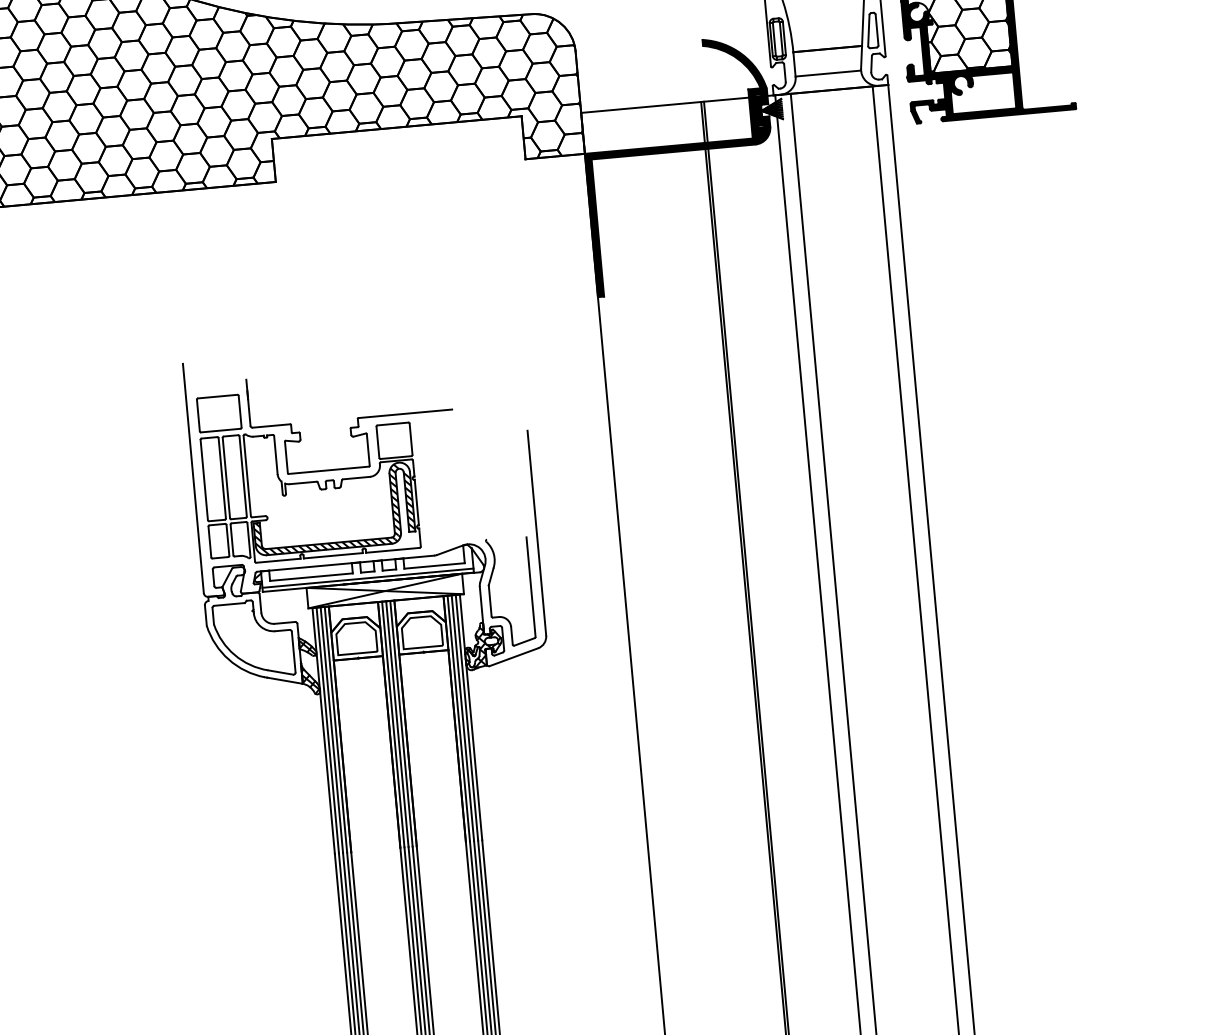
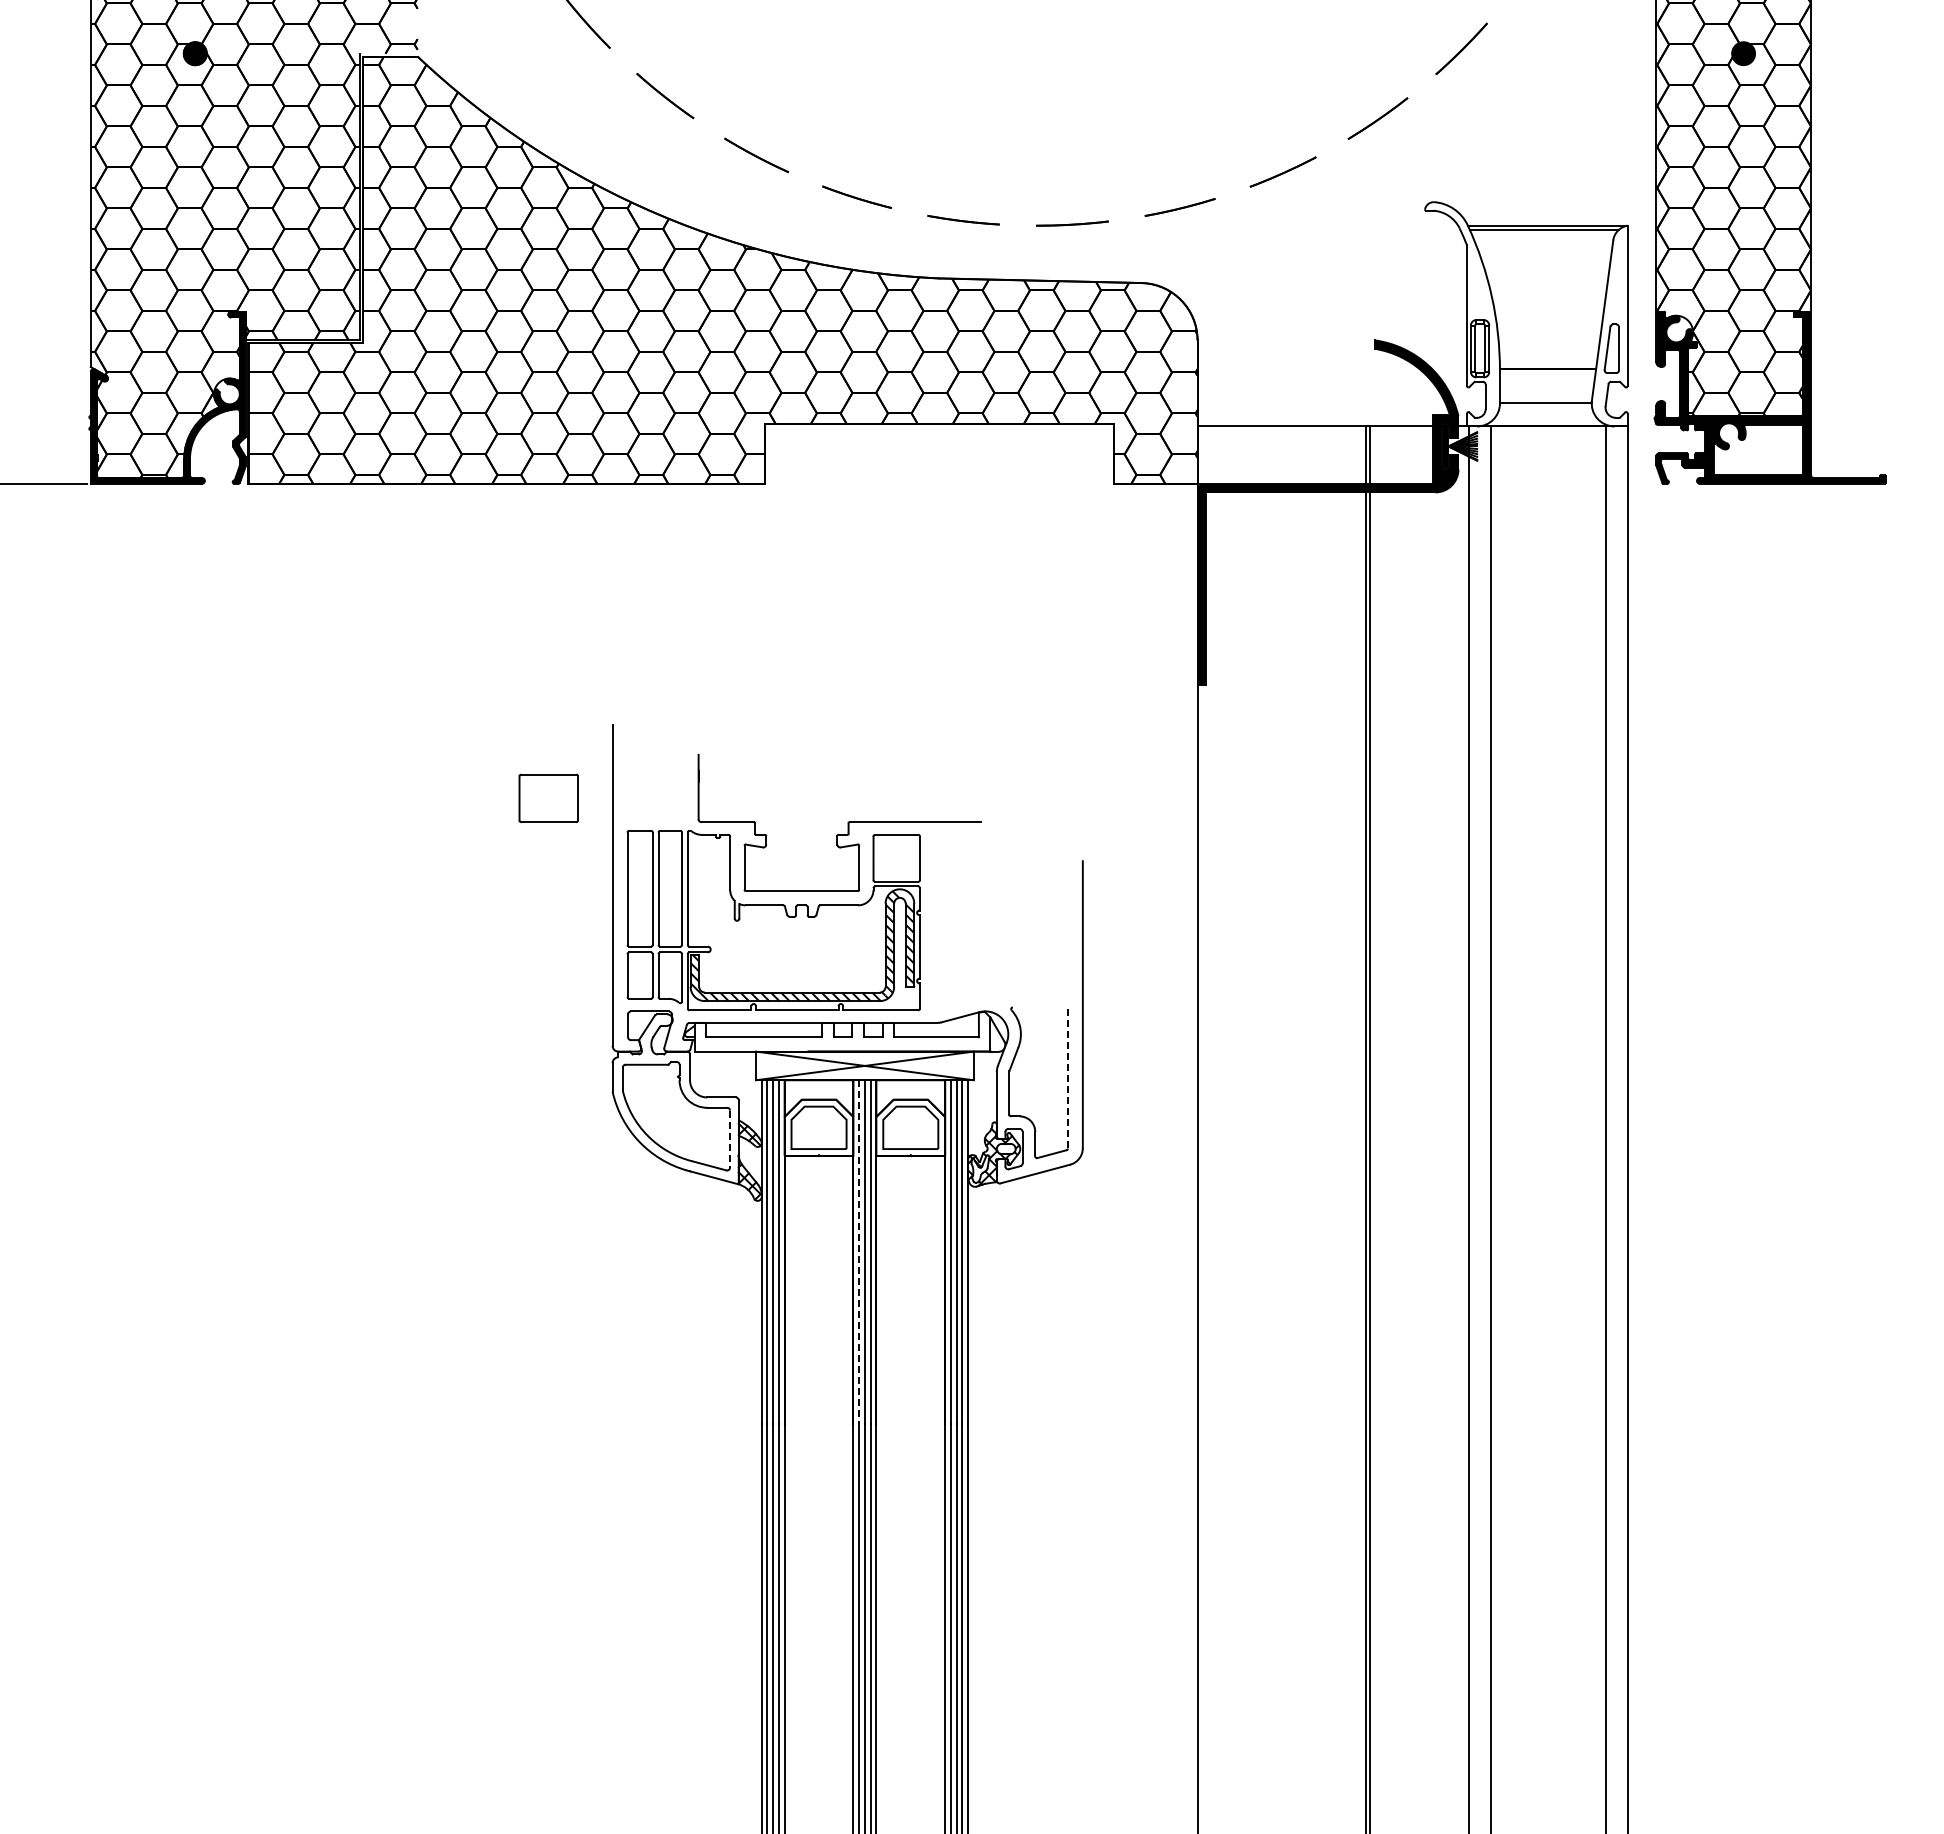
part: (219, 412) -> (548, 797), moved
line: (367, 577) -> (842, 1045), removed
line: (530, 586) -> (1067, 1078), solid -> dashed
line: (294, 652) -> (730, 1139), solid -> dashed
line: (393, 724) -> (859, 1252), solid -> dashed

